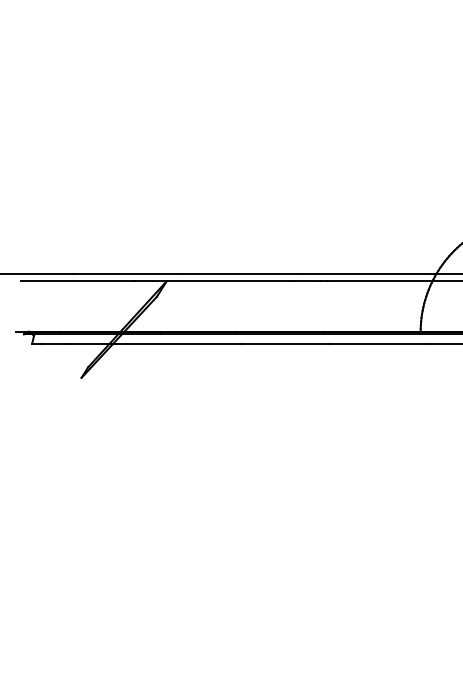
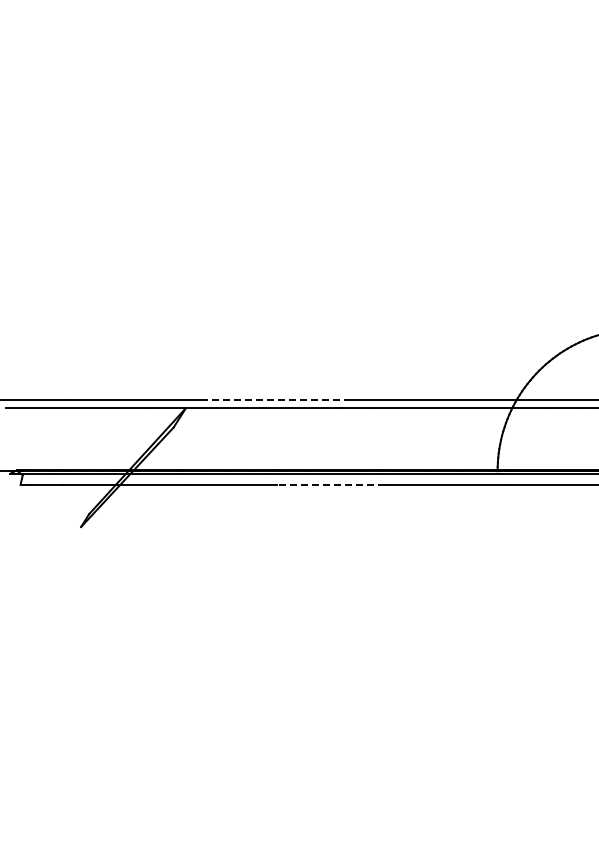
line: (238, 274) -> (274, 399), solid -> dashed
line: (285, 343) -> (331, 484), solid -> dashed

